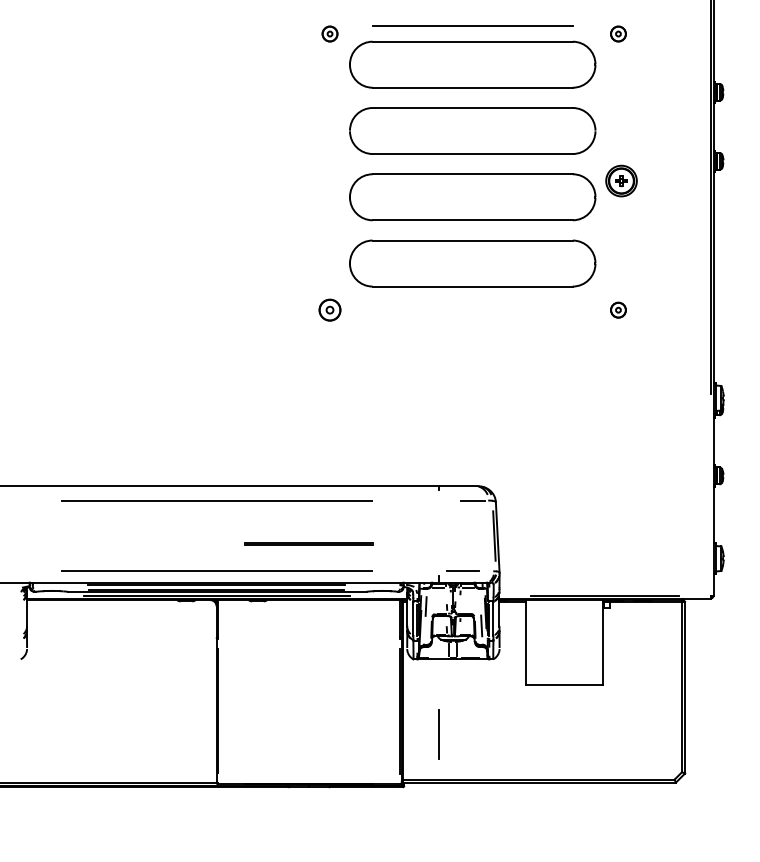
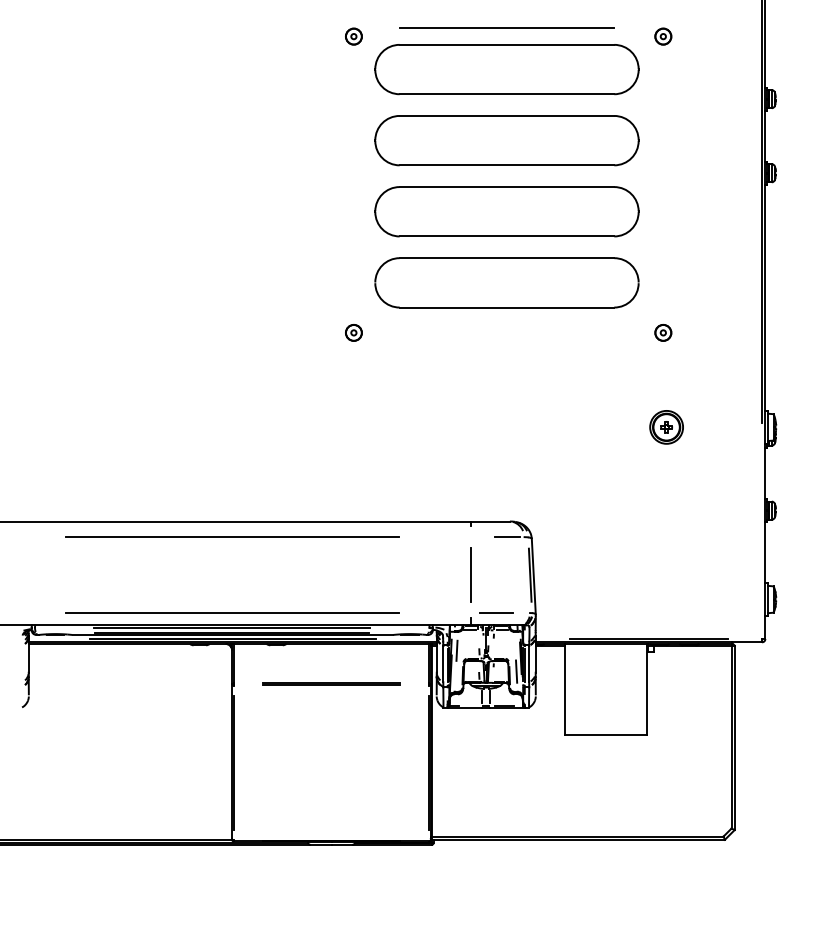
part: (621, 181) -> (666, 427), moved
part: (329, 309) -> (353, 332), size x0.71
line: (309, 543) -> (331, 683), moved
line: (438, 733) -> (470, 574), moved

